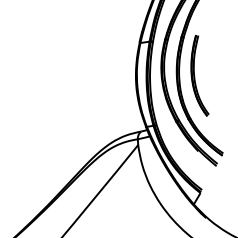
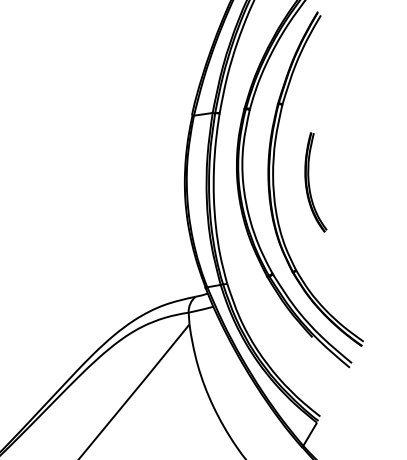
part: (199, 75) -> (314, 182), size x0.6

